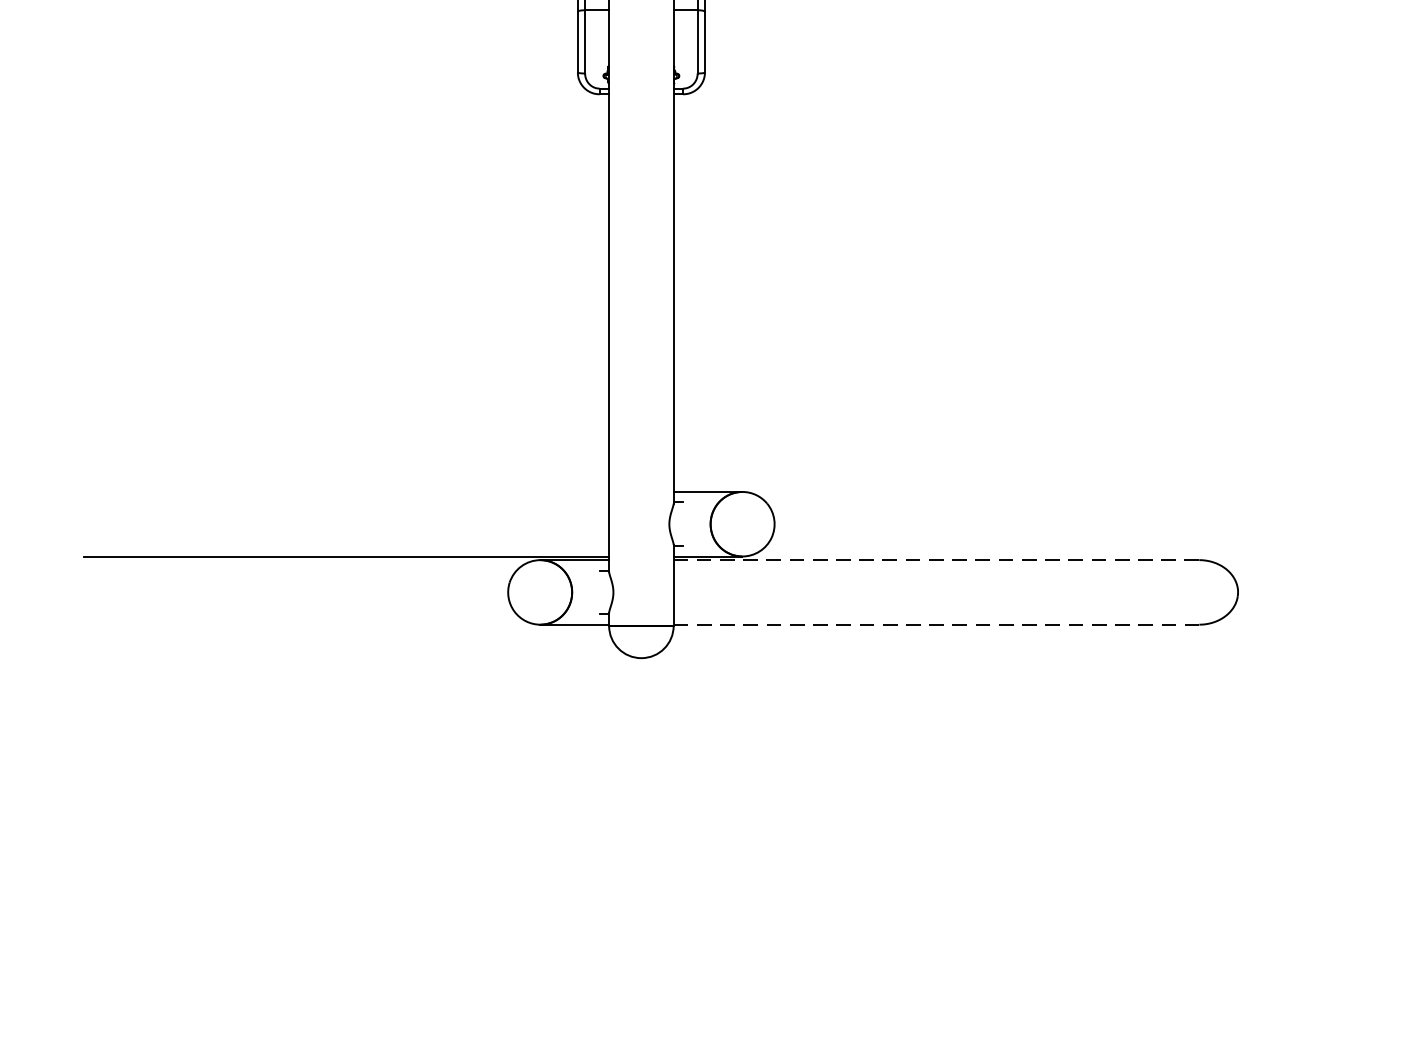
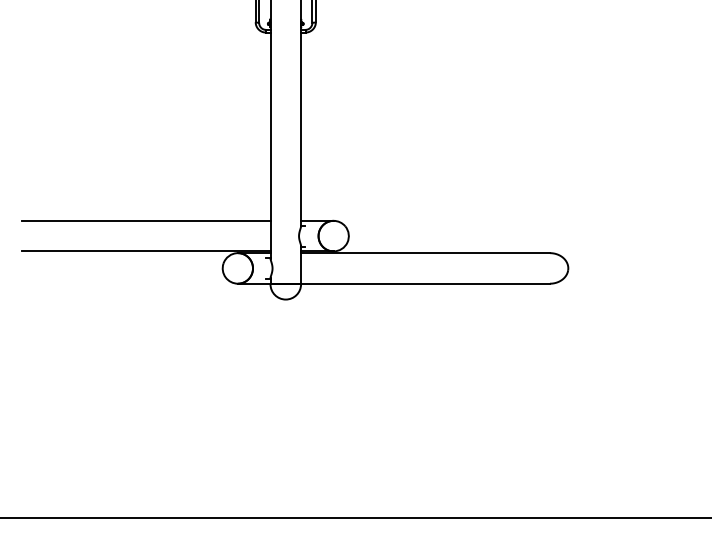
line: (345, 491) -> (145, 220), added
line: (936, 560) -> (425, 253), dashed -> solid
line: (938, 624) -> (426, 283), dashed -> solid

